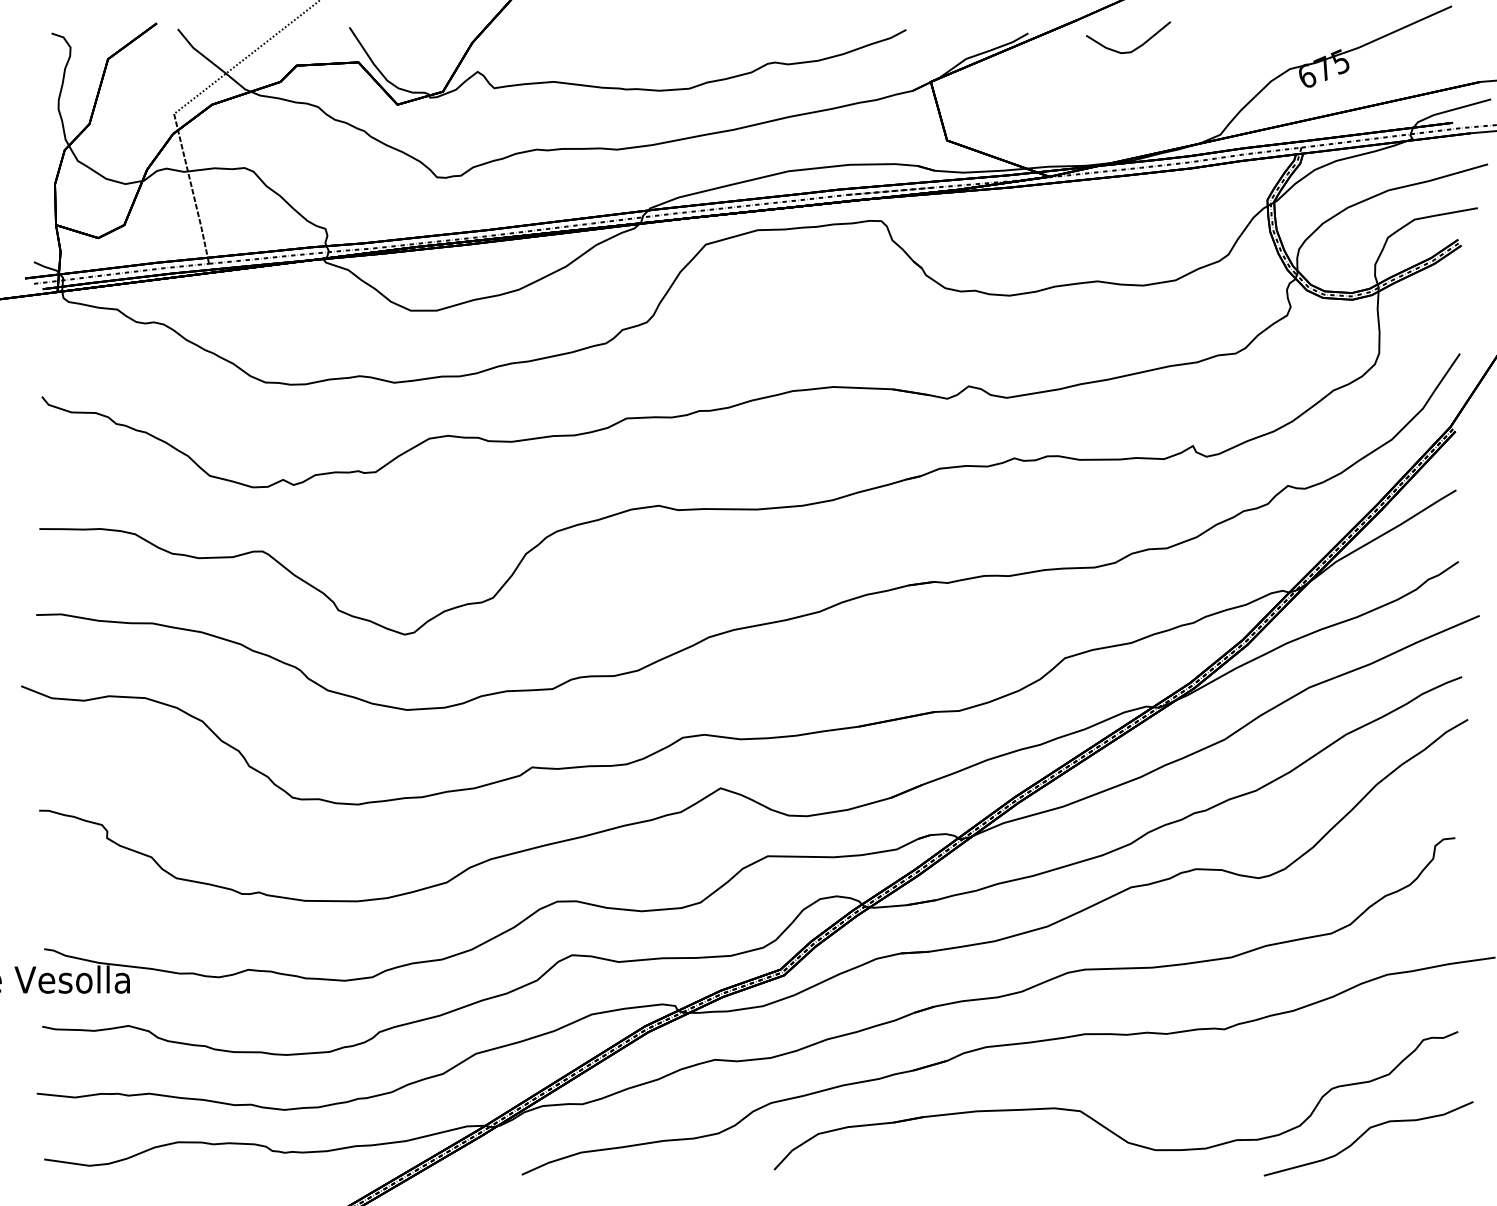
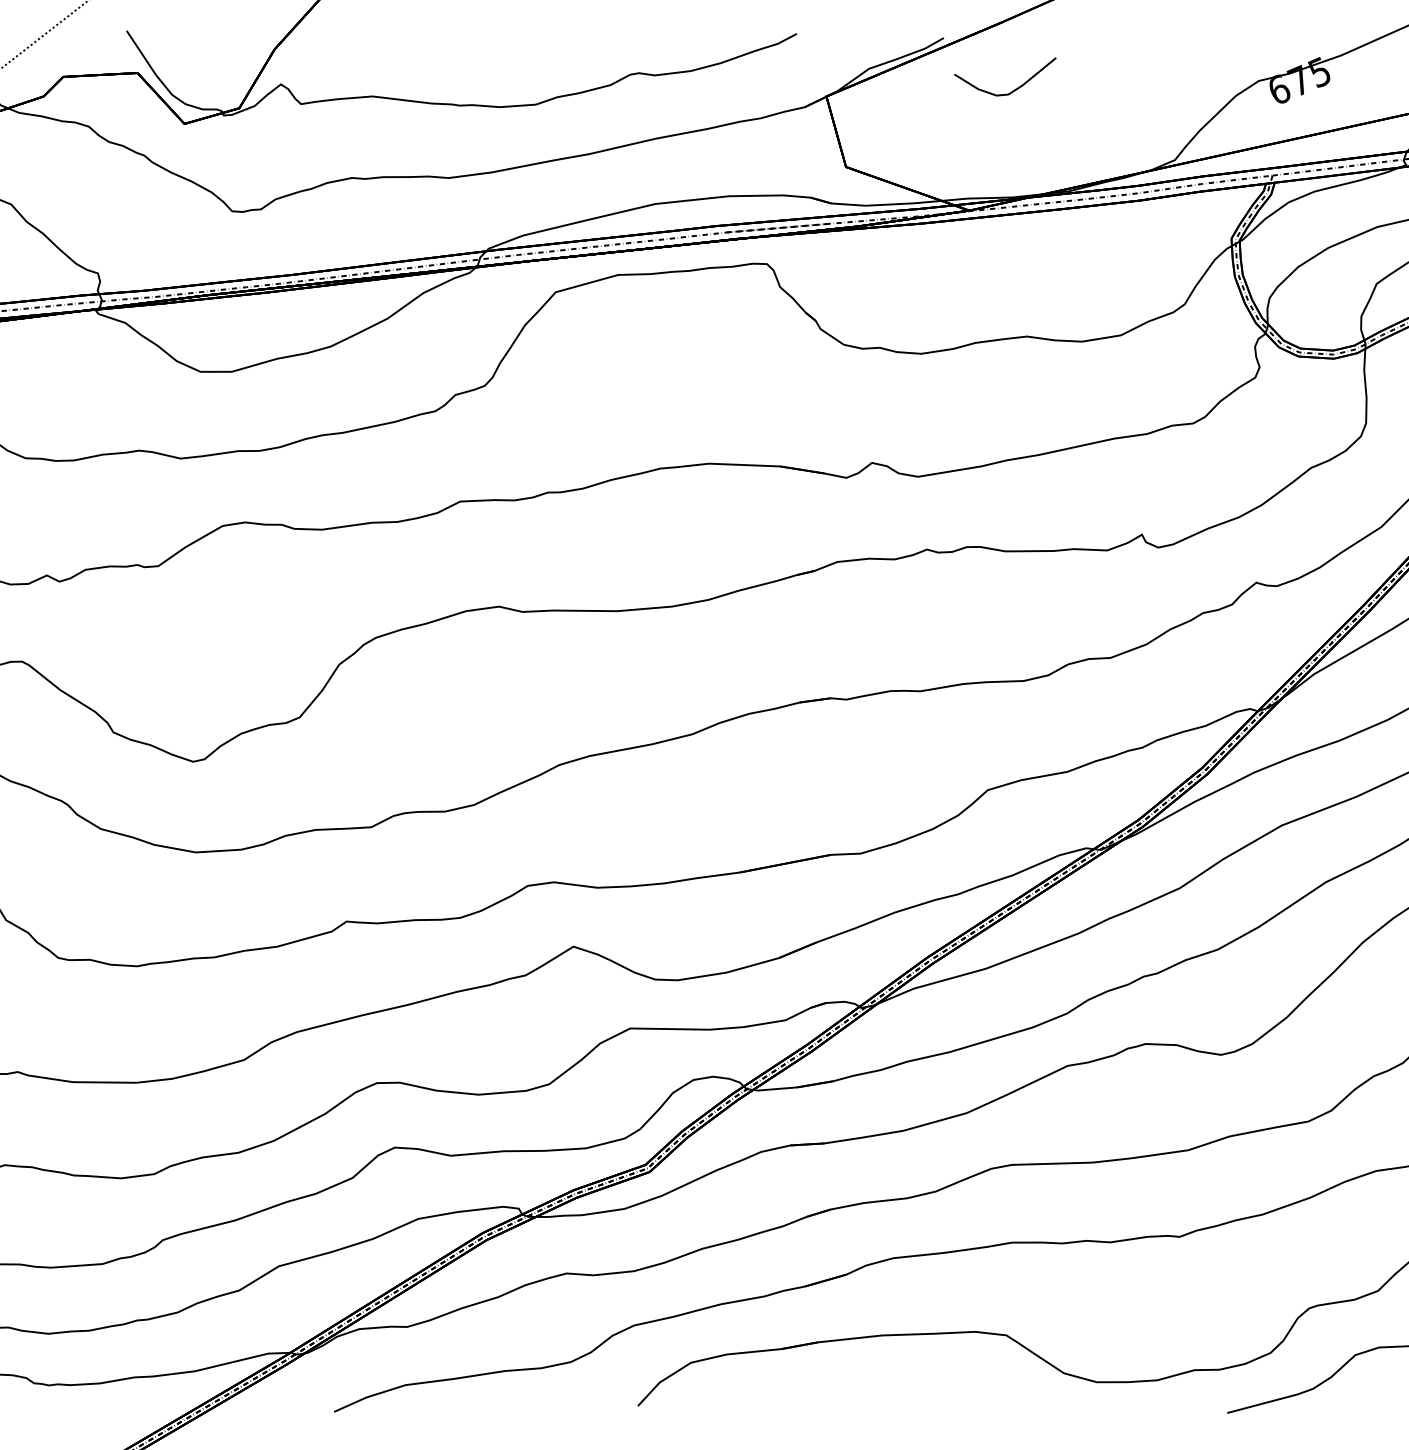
curve: (1136, 47) -> (1015, 88), moved

